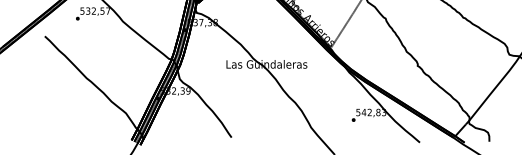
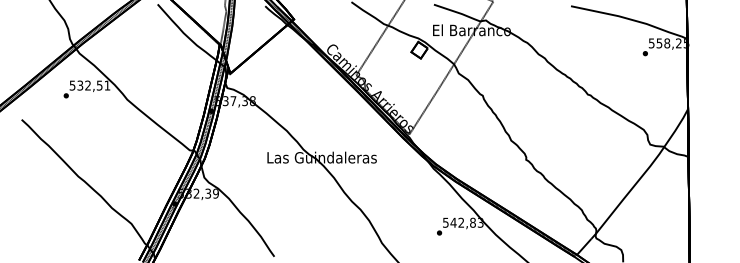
text: (108, 11) -> (107, 85), 532,57 -> 532,51

